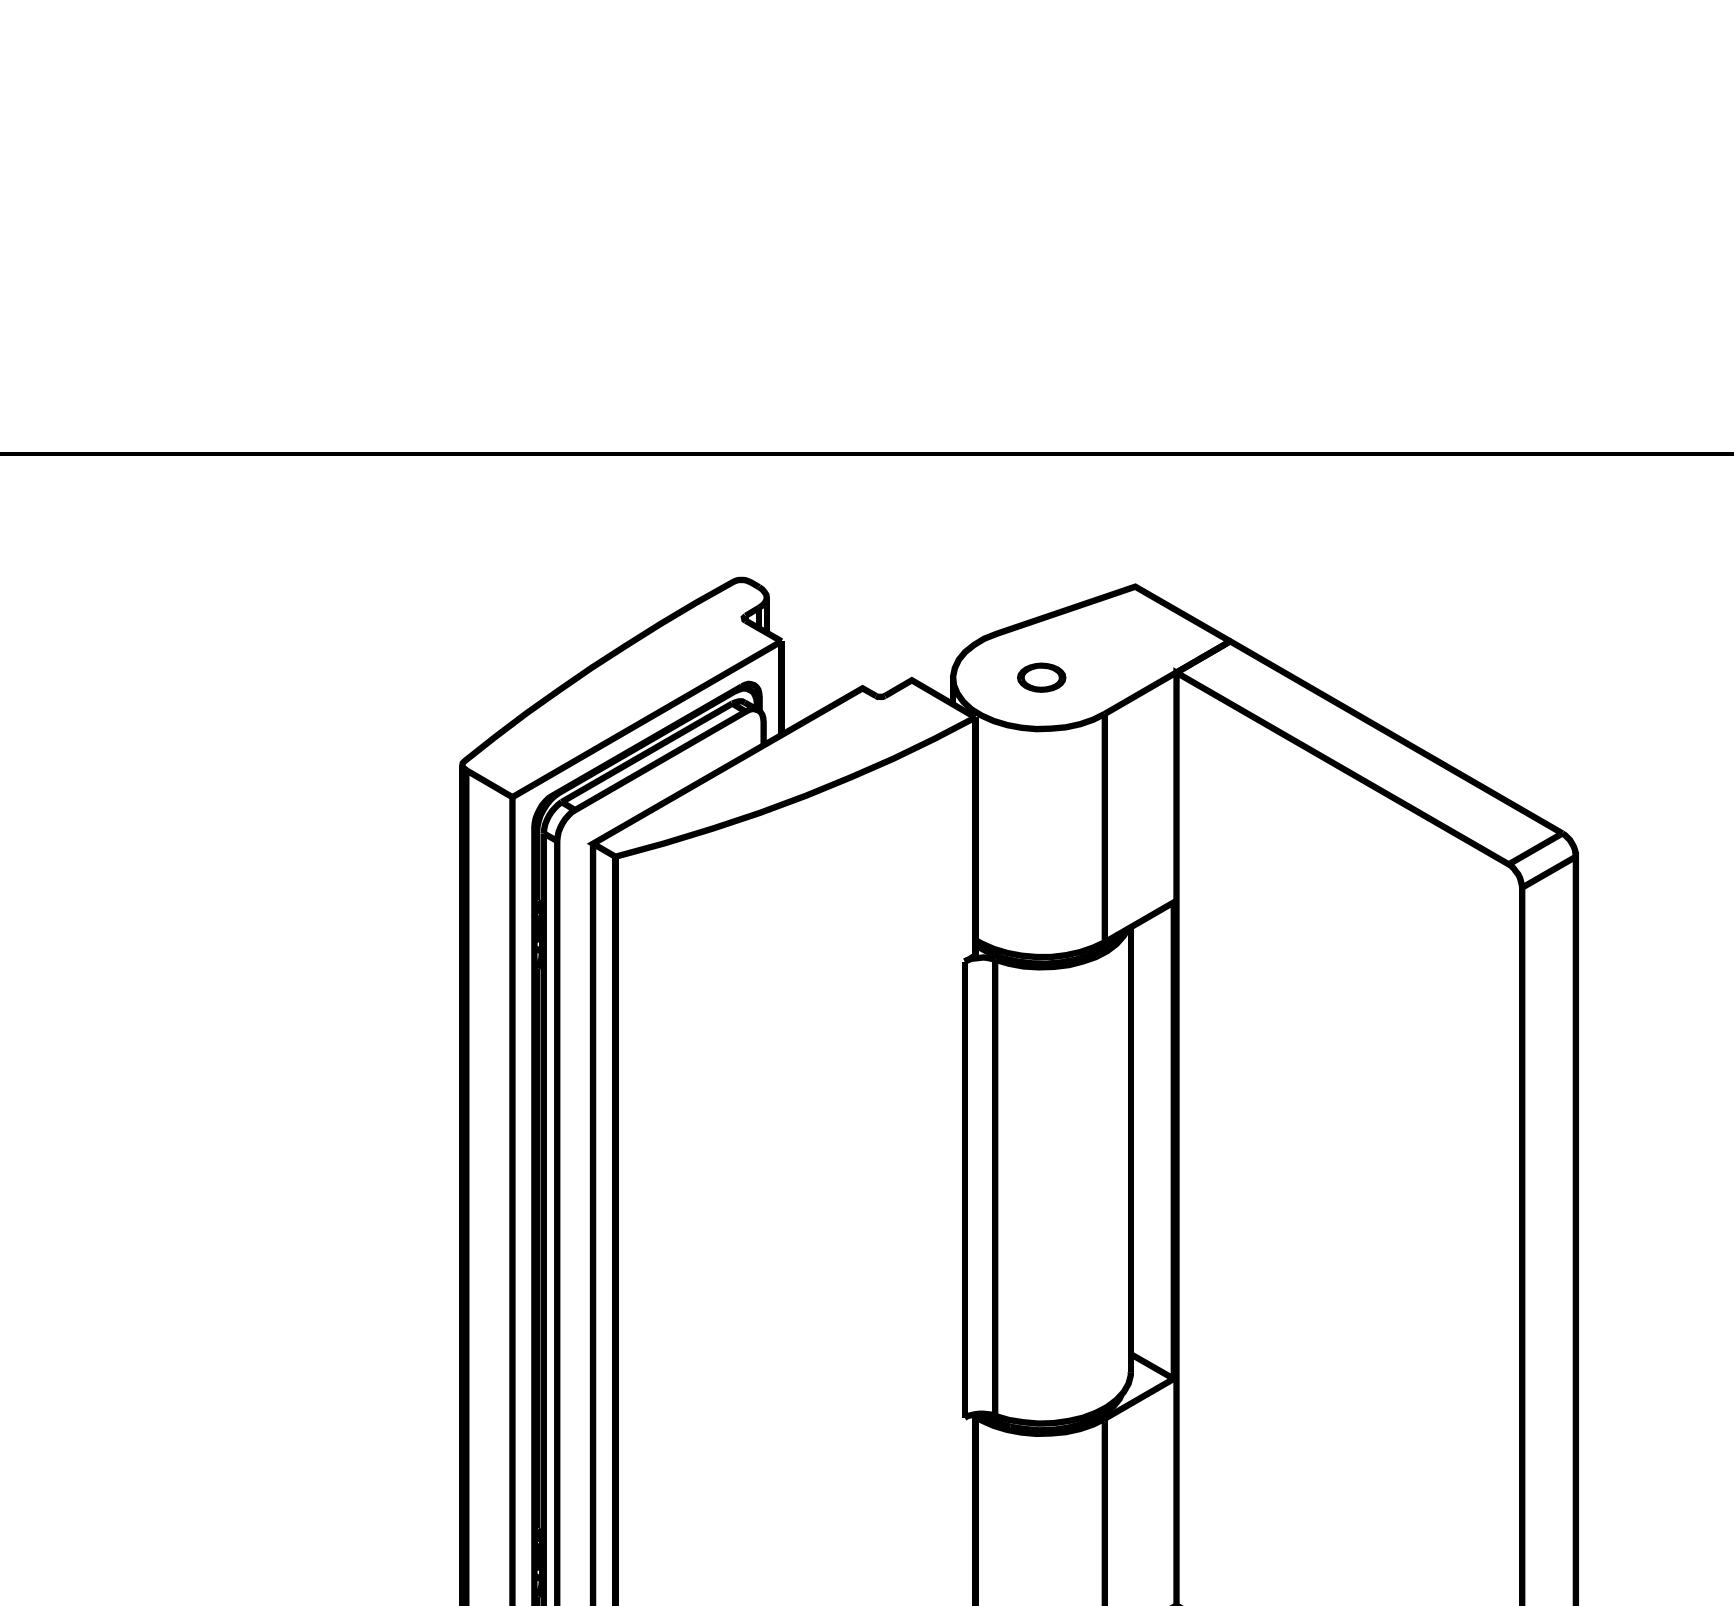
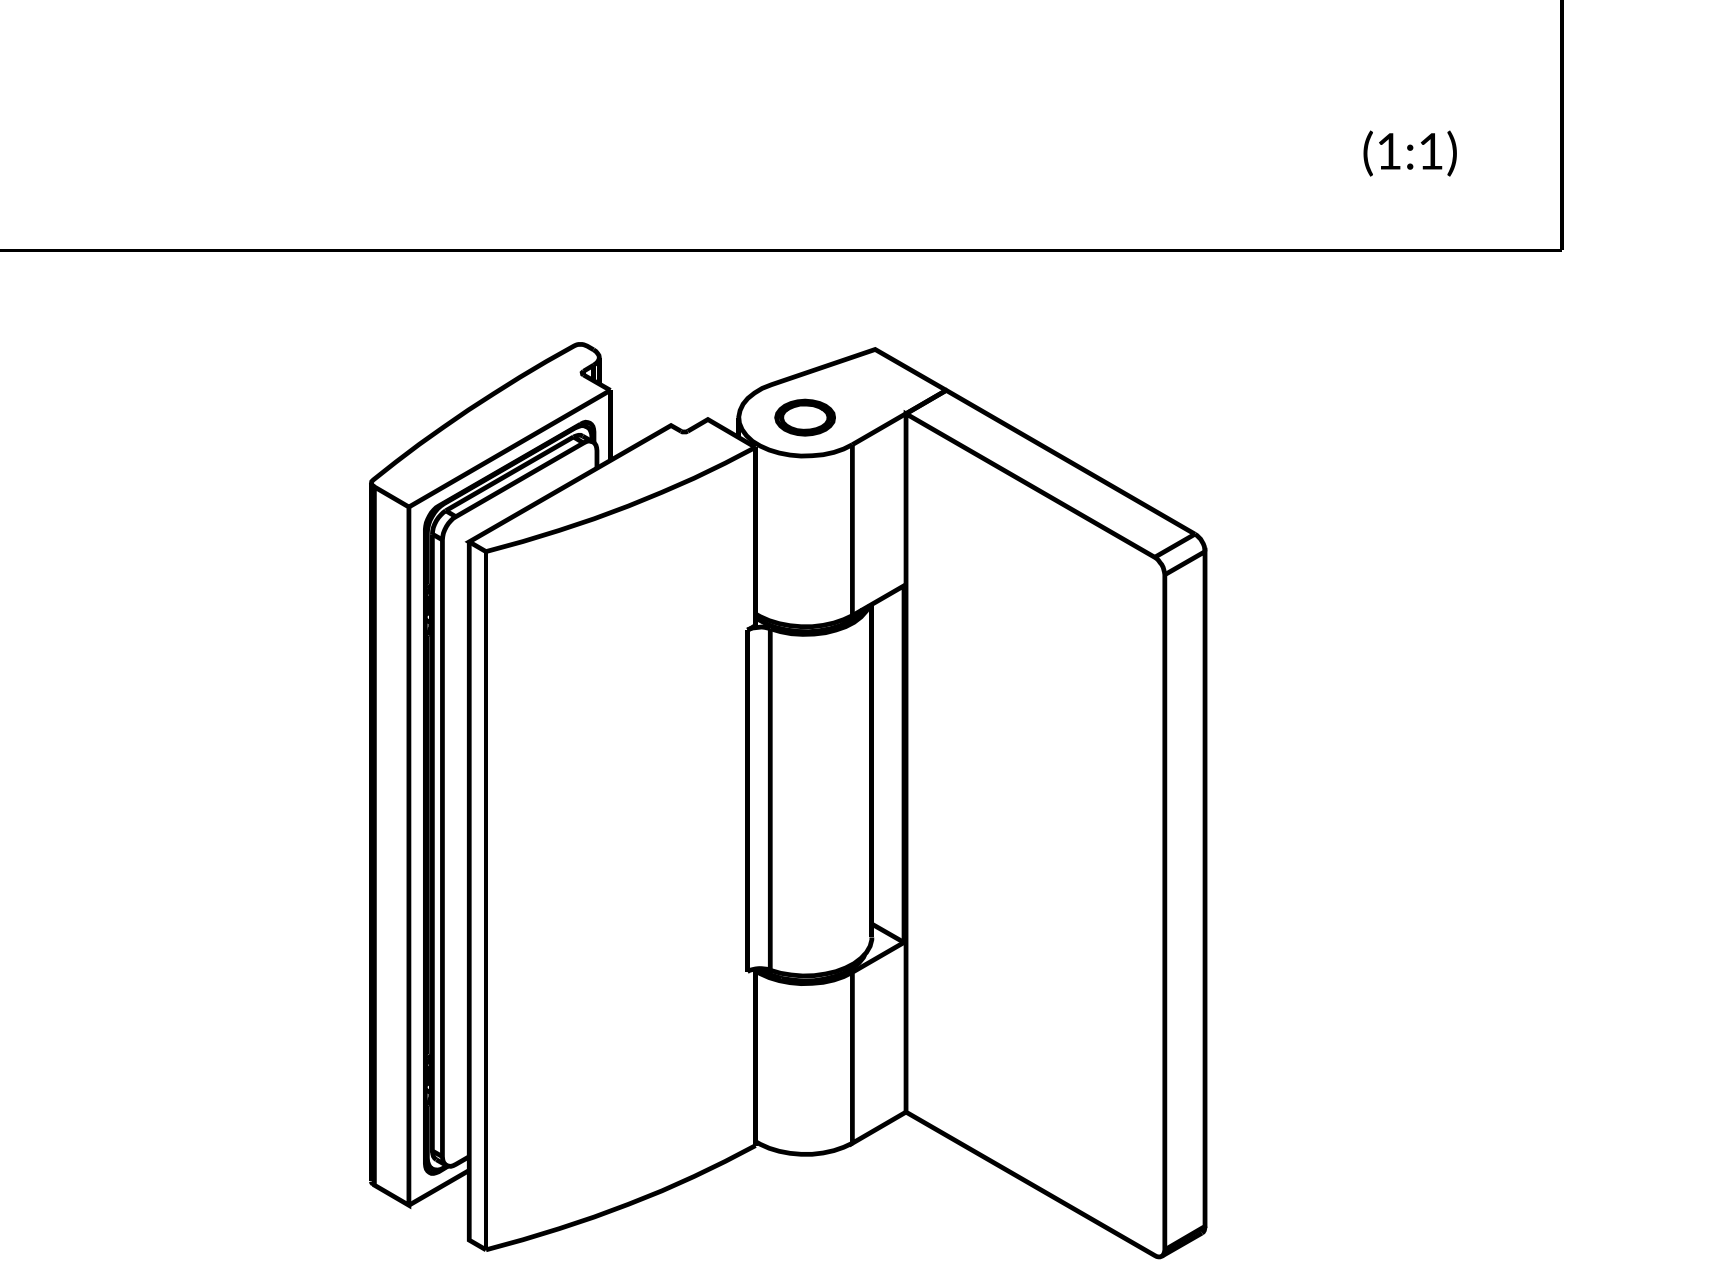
part: (1040, 677) -> (804, 417), size x1.67

